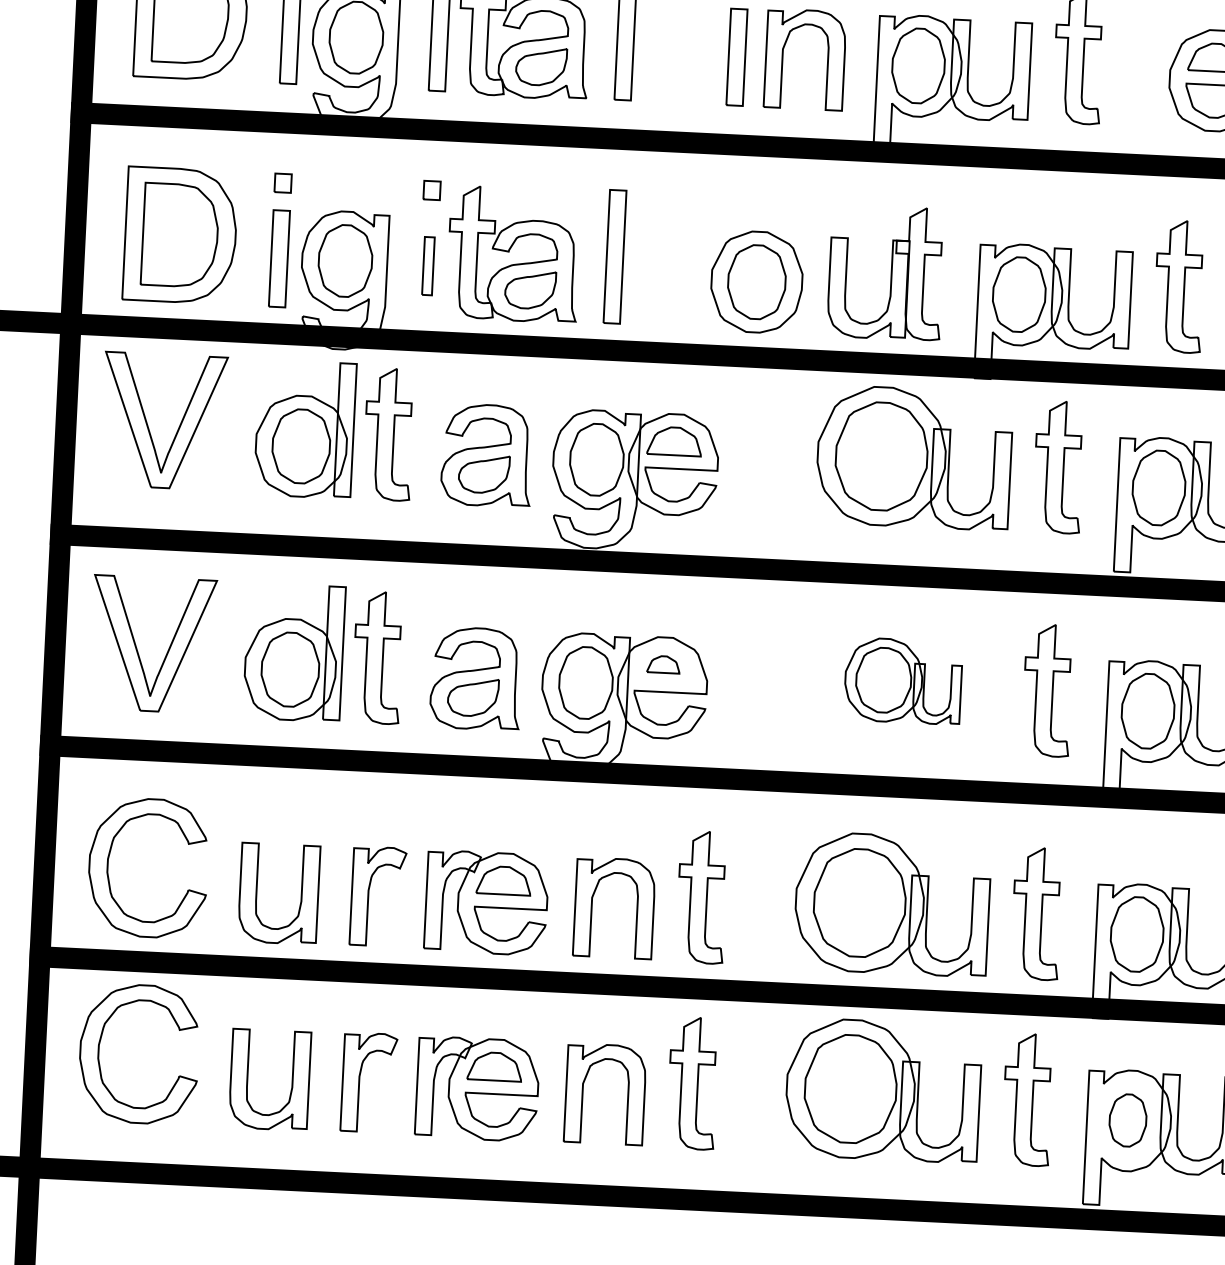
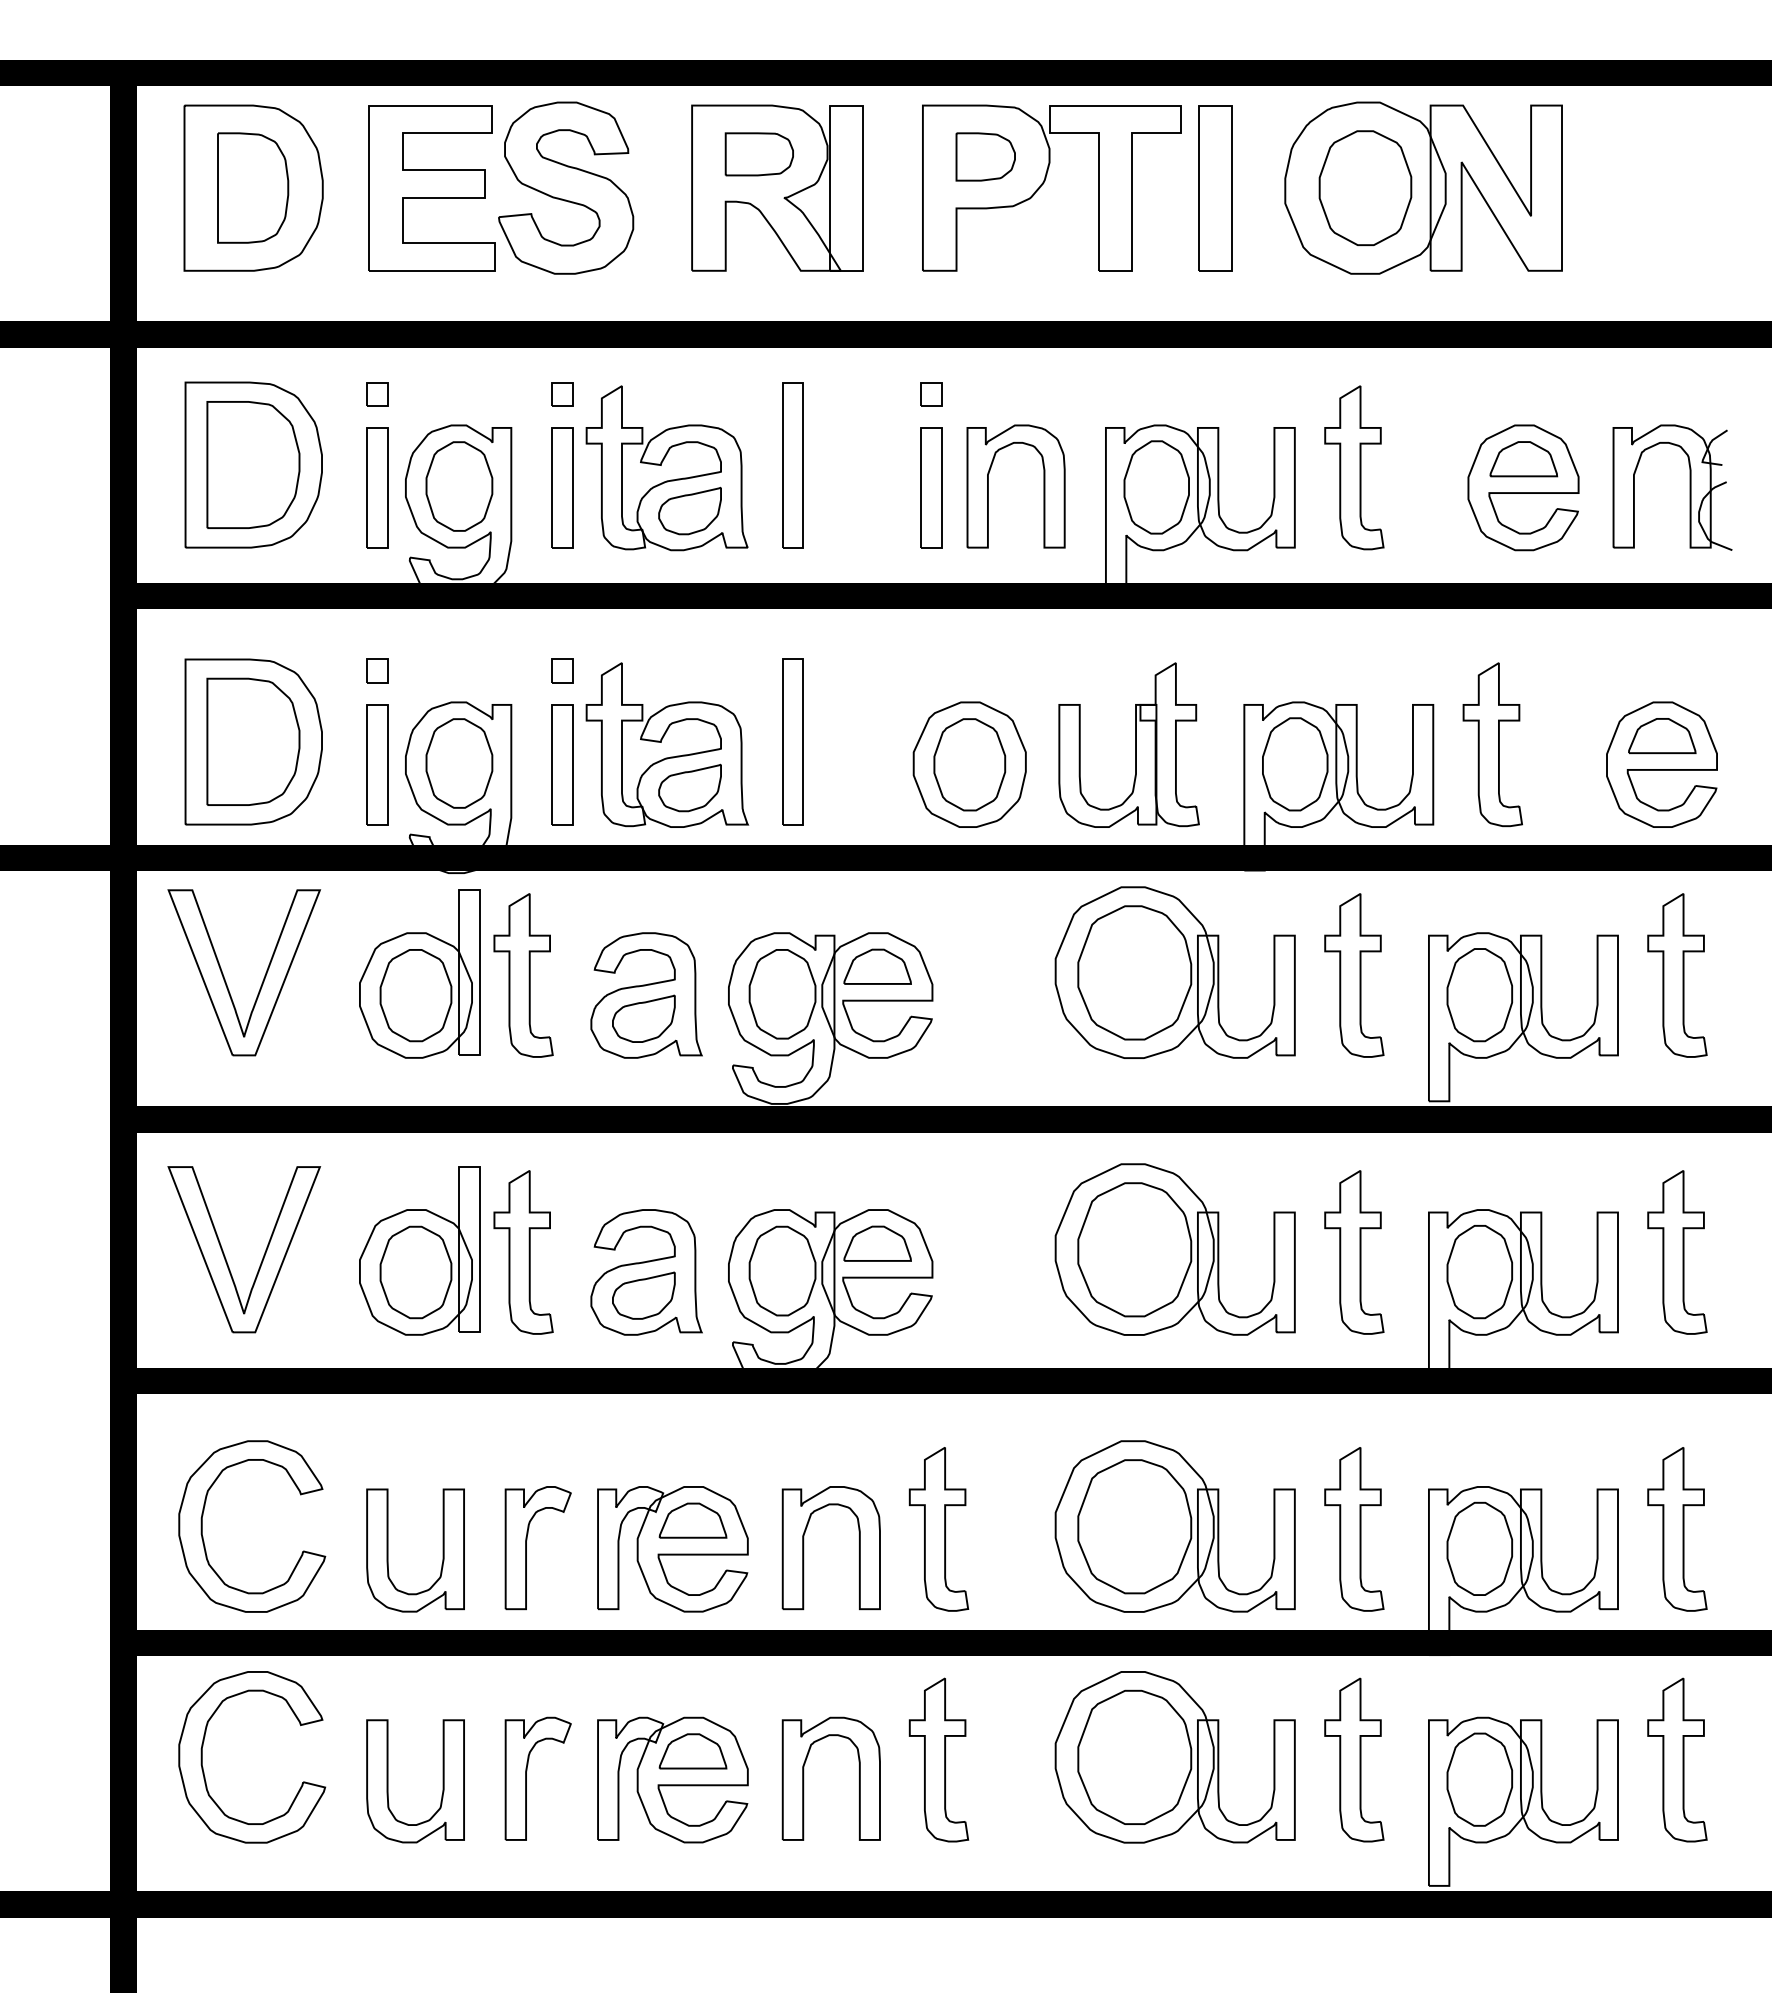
part: (428, 265) -> (562, 764), size x1.67
part: (663, 664) -> (877, 1243), size x1.67
part: (902, 681) -> (1174, 1249), size x1.67
part: (1127, 1120) -> (1479, 1779), size x1.43

